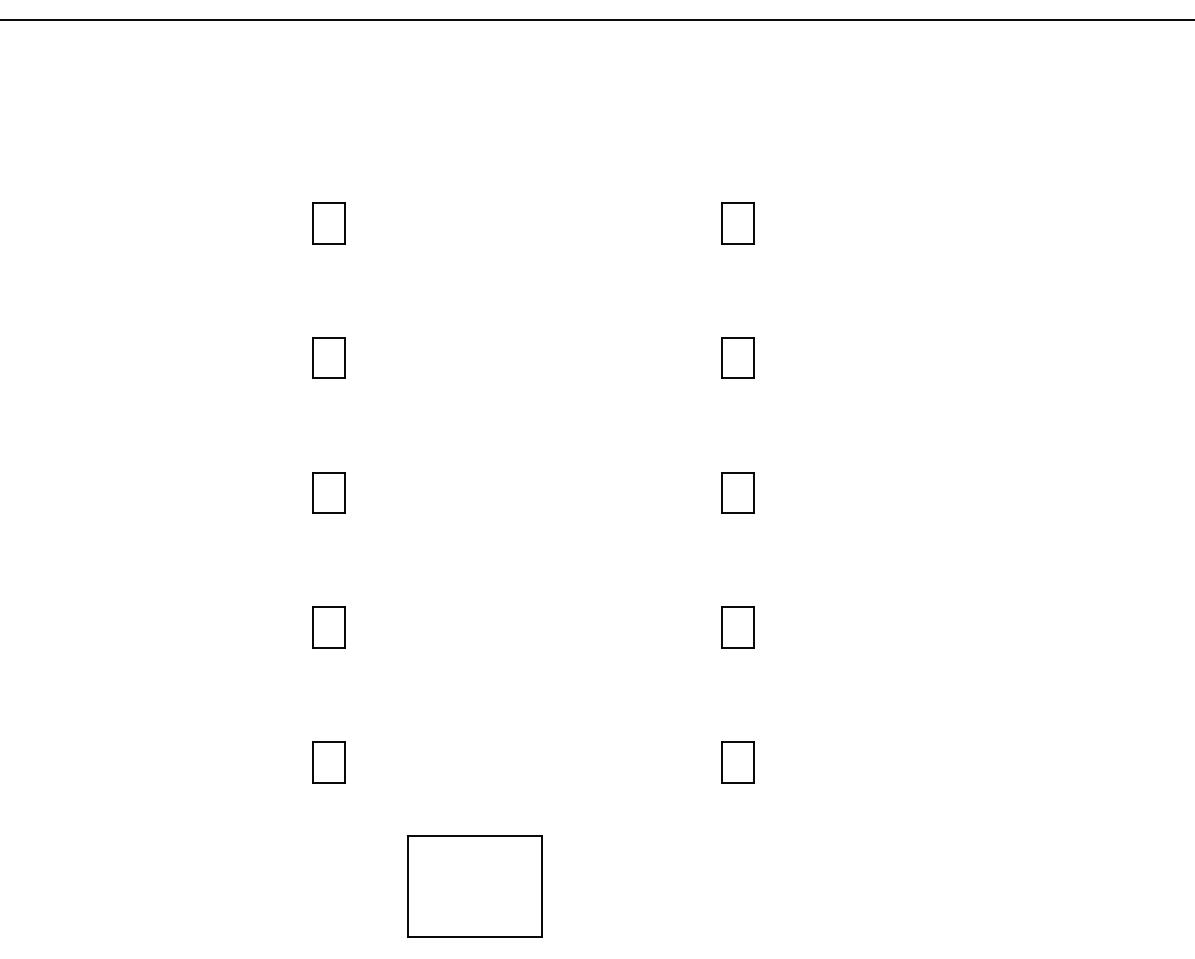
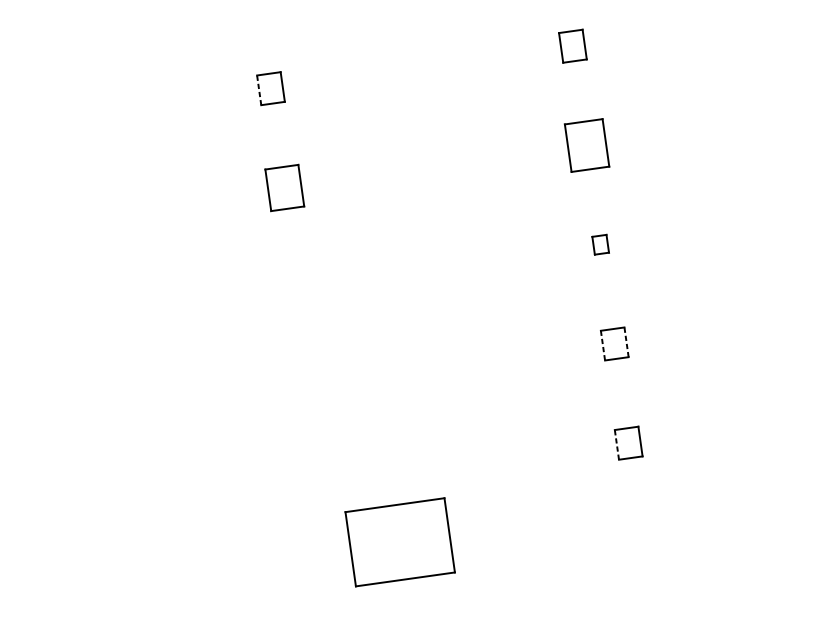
line: (312, 222) -> (259, 89), solid -> dashed
part: (328, 357) -> (284, 187), size x1.4
part: (737, 357) -> (586, 145), size x1.6
part: (328, 492) -> (298, 286), removed
part: (737, 492) -> (600, 244), size x0.6
part: (328, 627) -> (312, 386), removed
line: (754, 627) -> (626, 342), solid -> dashed
line: (722, 628) -> (603, 346), solid -> dashed
line: (722, 761) -> (616, 444), solid -> dashed
part: (328, 762) -> (326, 485), removed
part: (474, 886) -> (400, 542), moved

